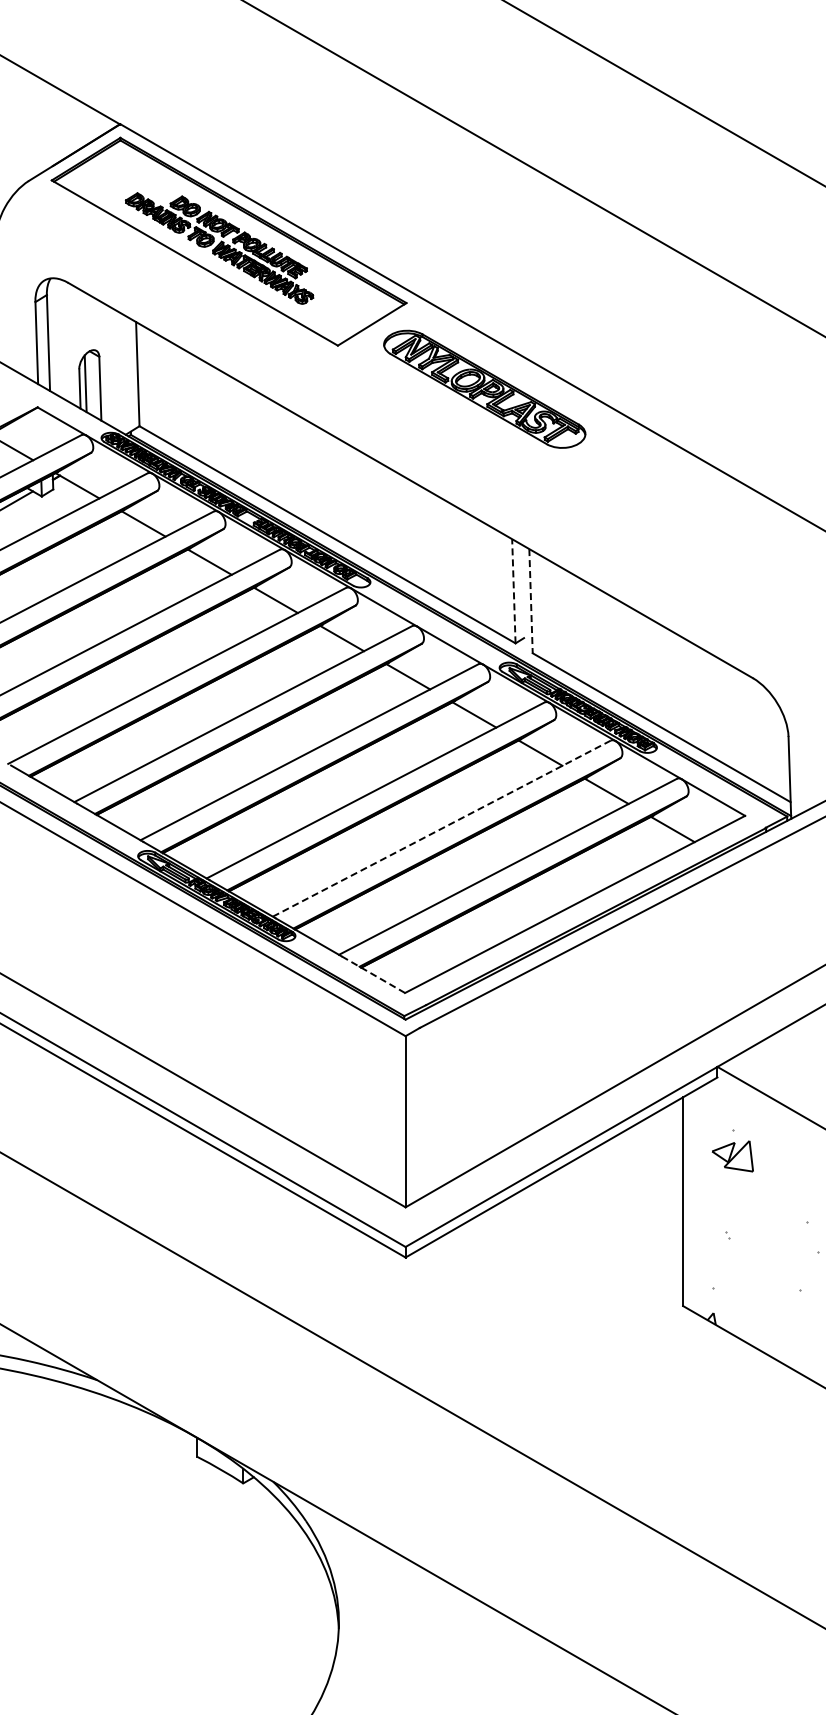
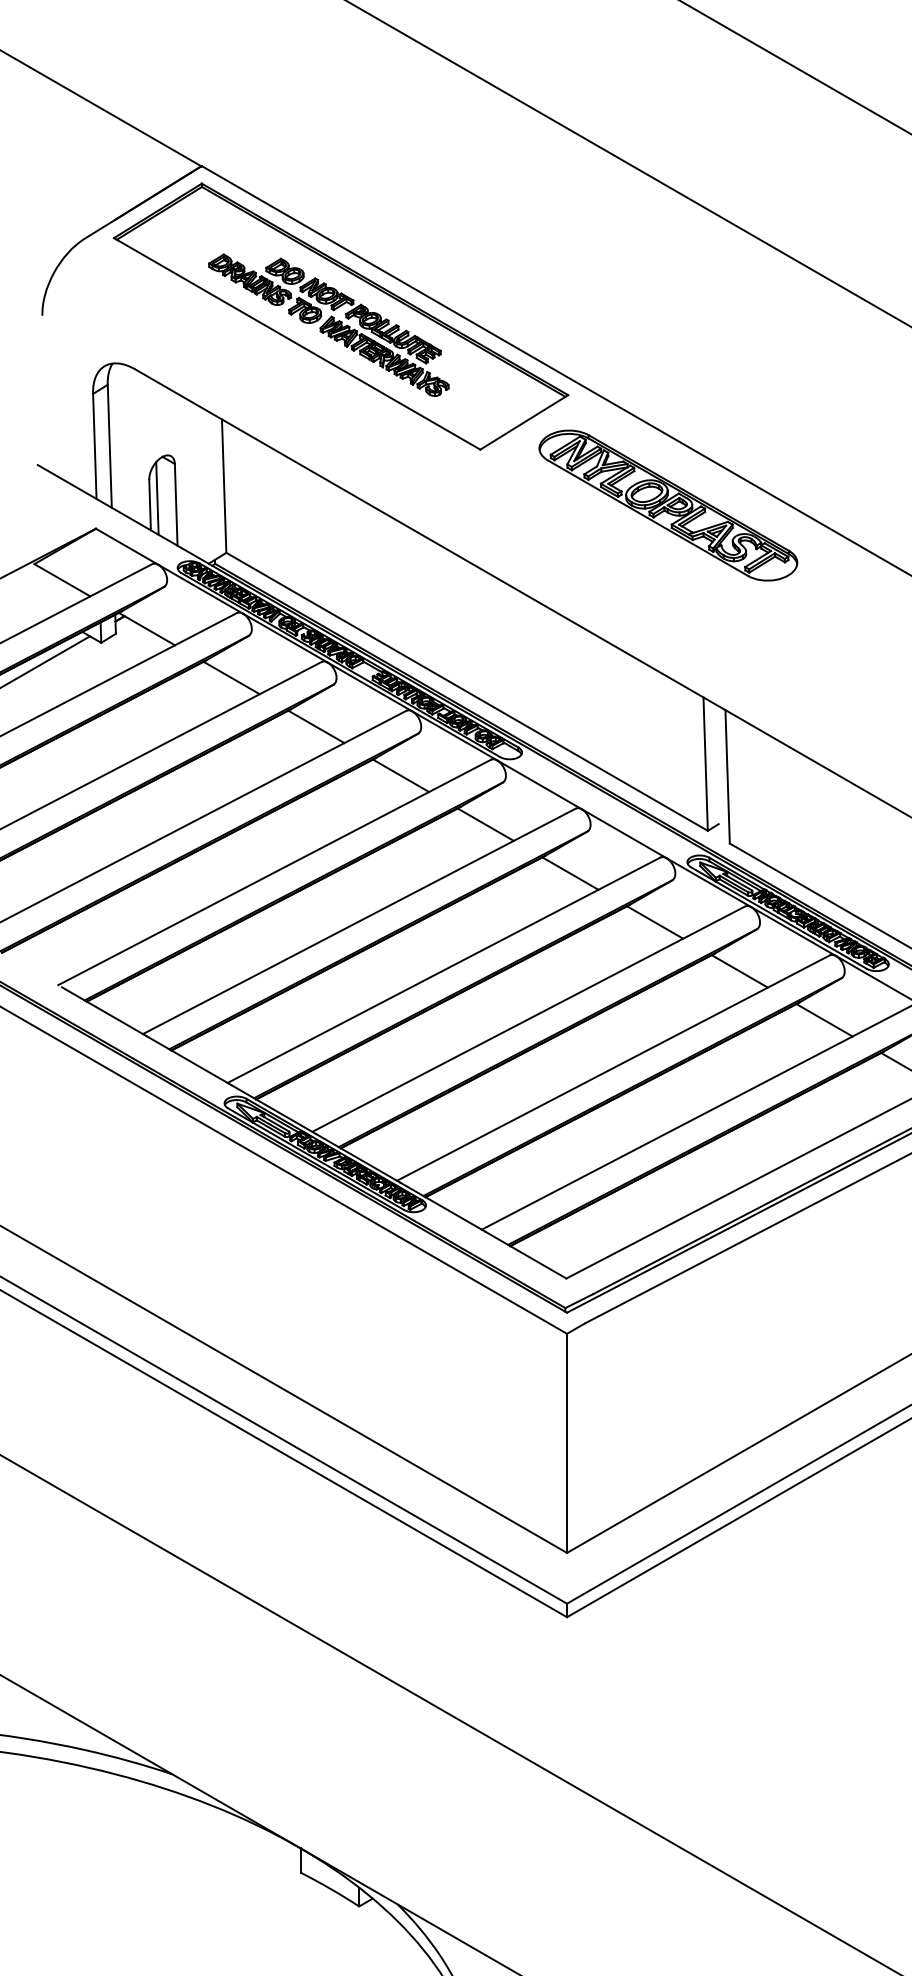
line: (513, 590) -> (705, 763), dashed -> solid
line: (531, 601) -> (728, 777), dashed -> solid
line: (441, 828) -> (613, 1067), dashed -> solid
line: (373, 974) -> (525, 1254), dashed -> solid

